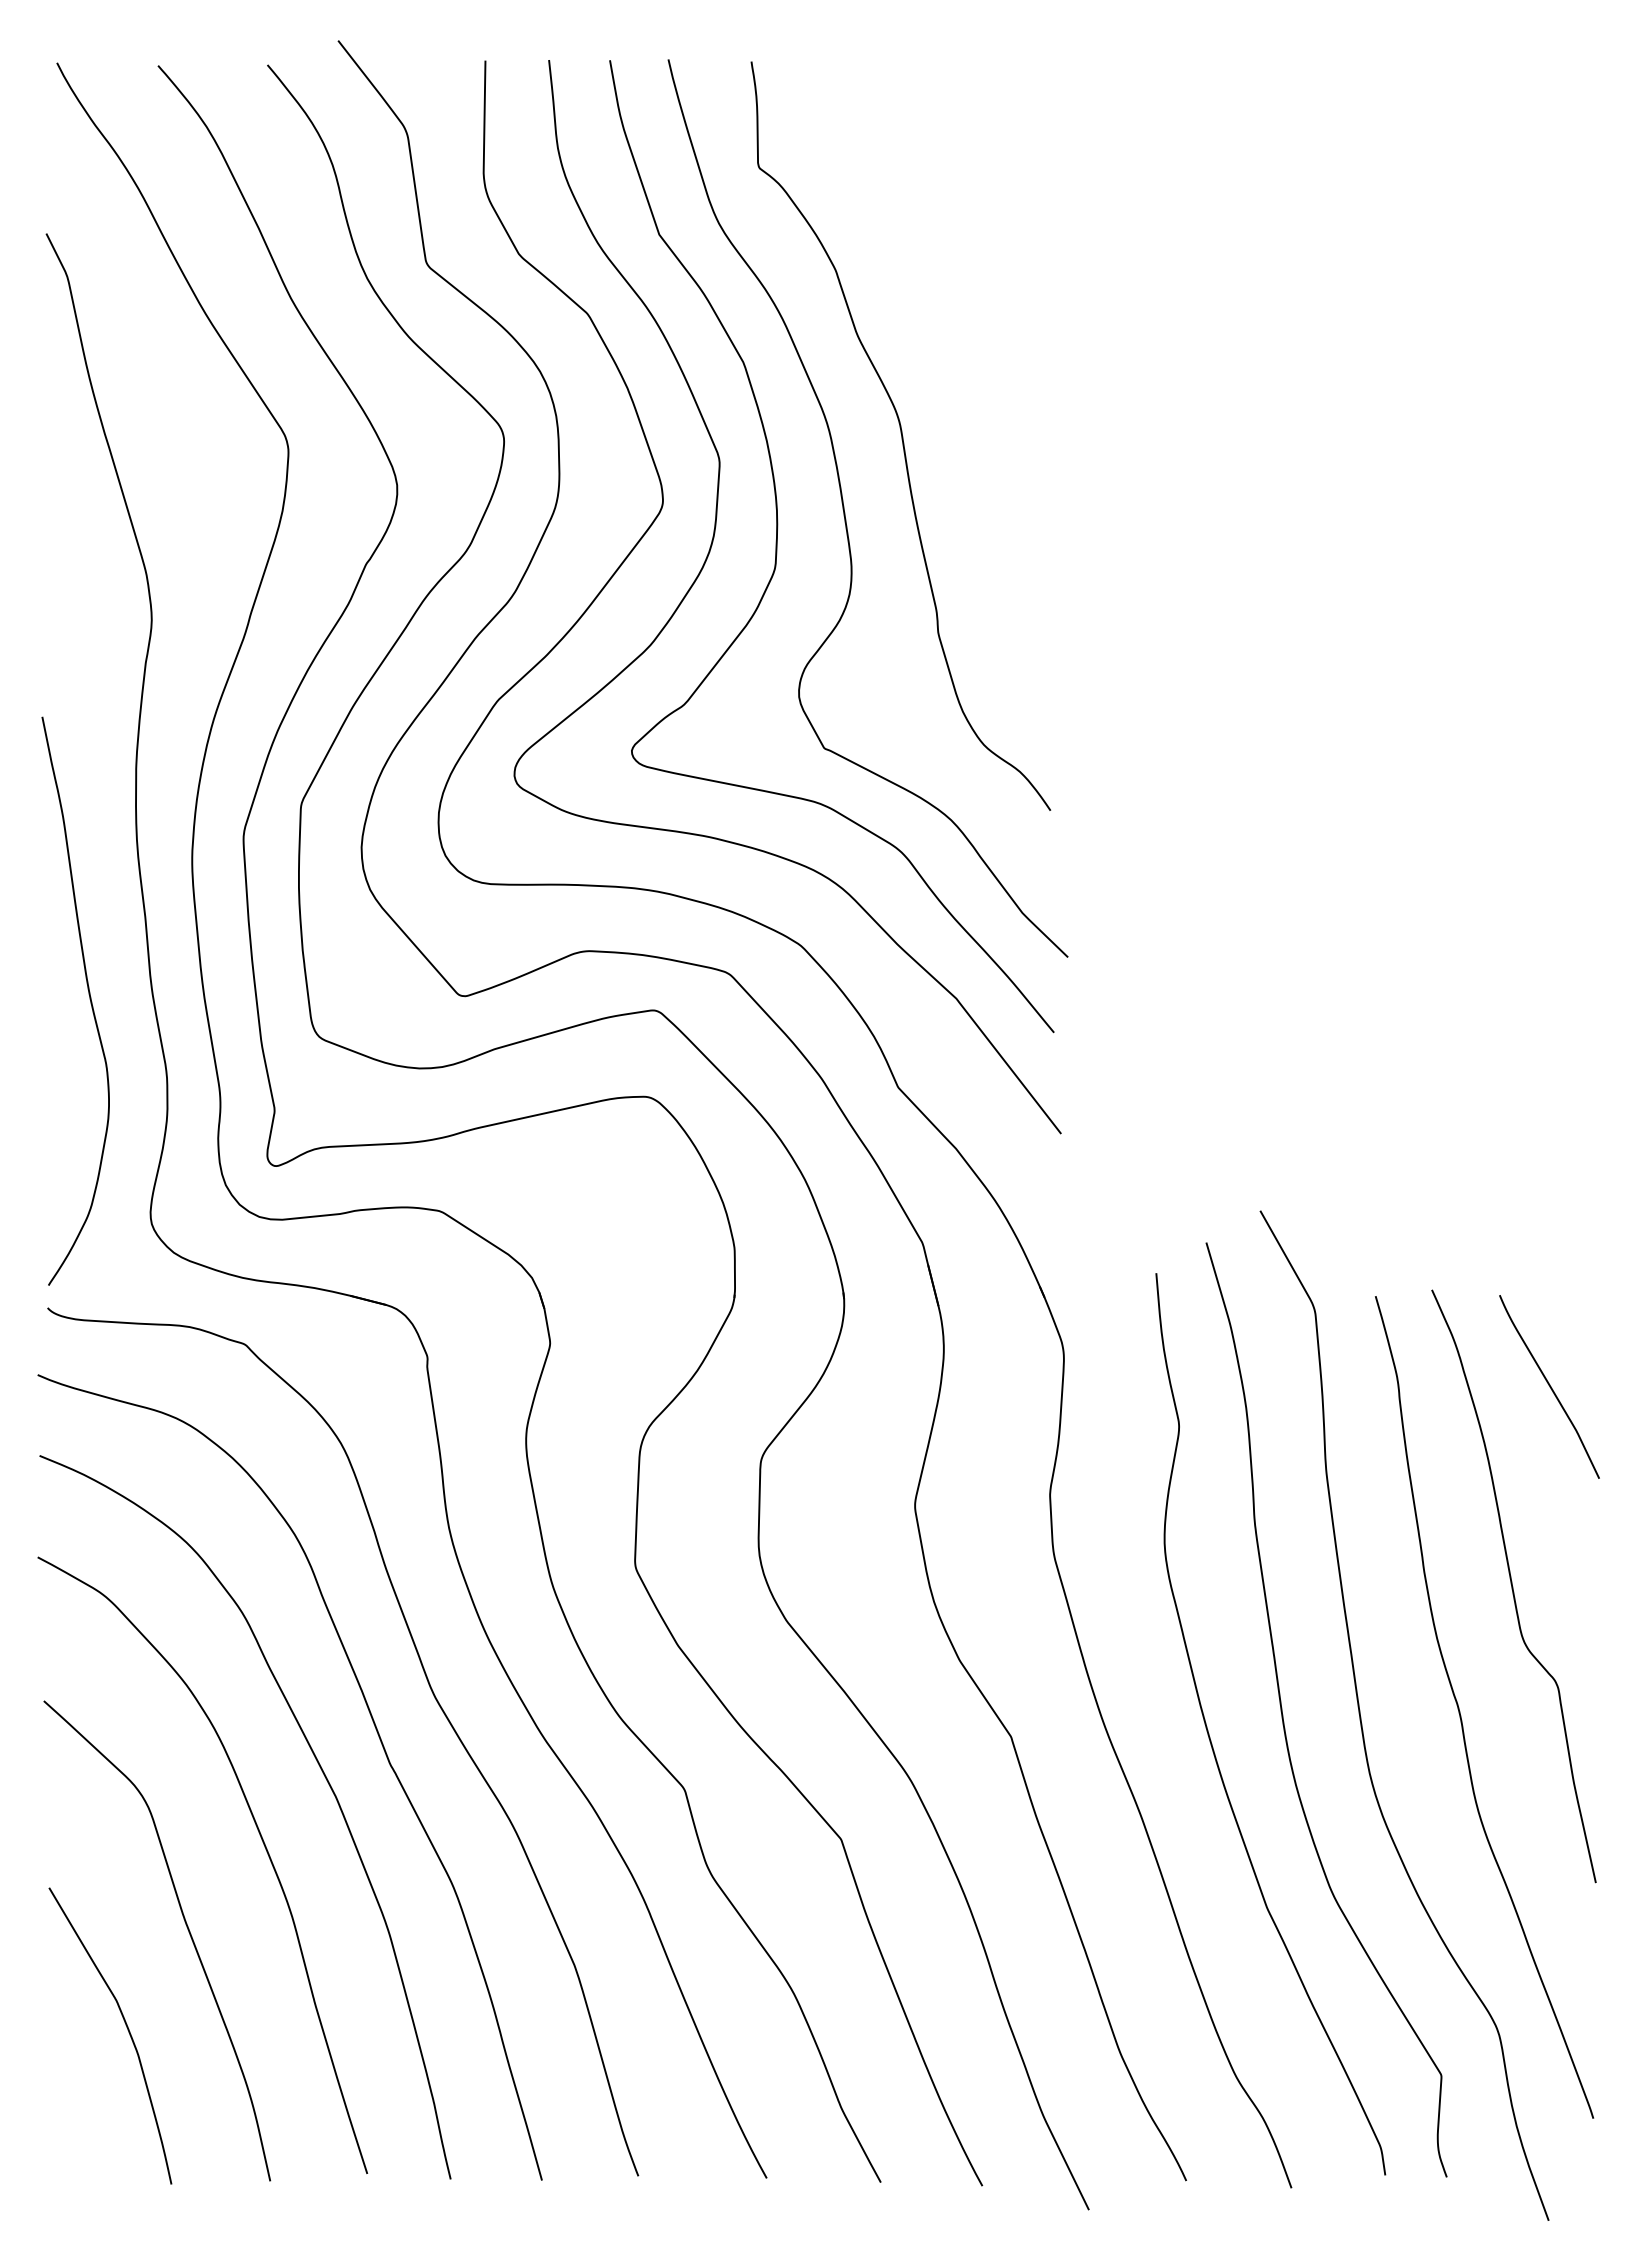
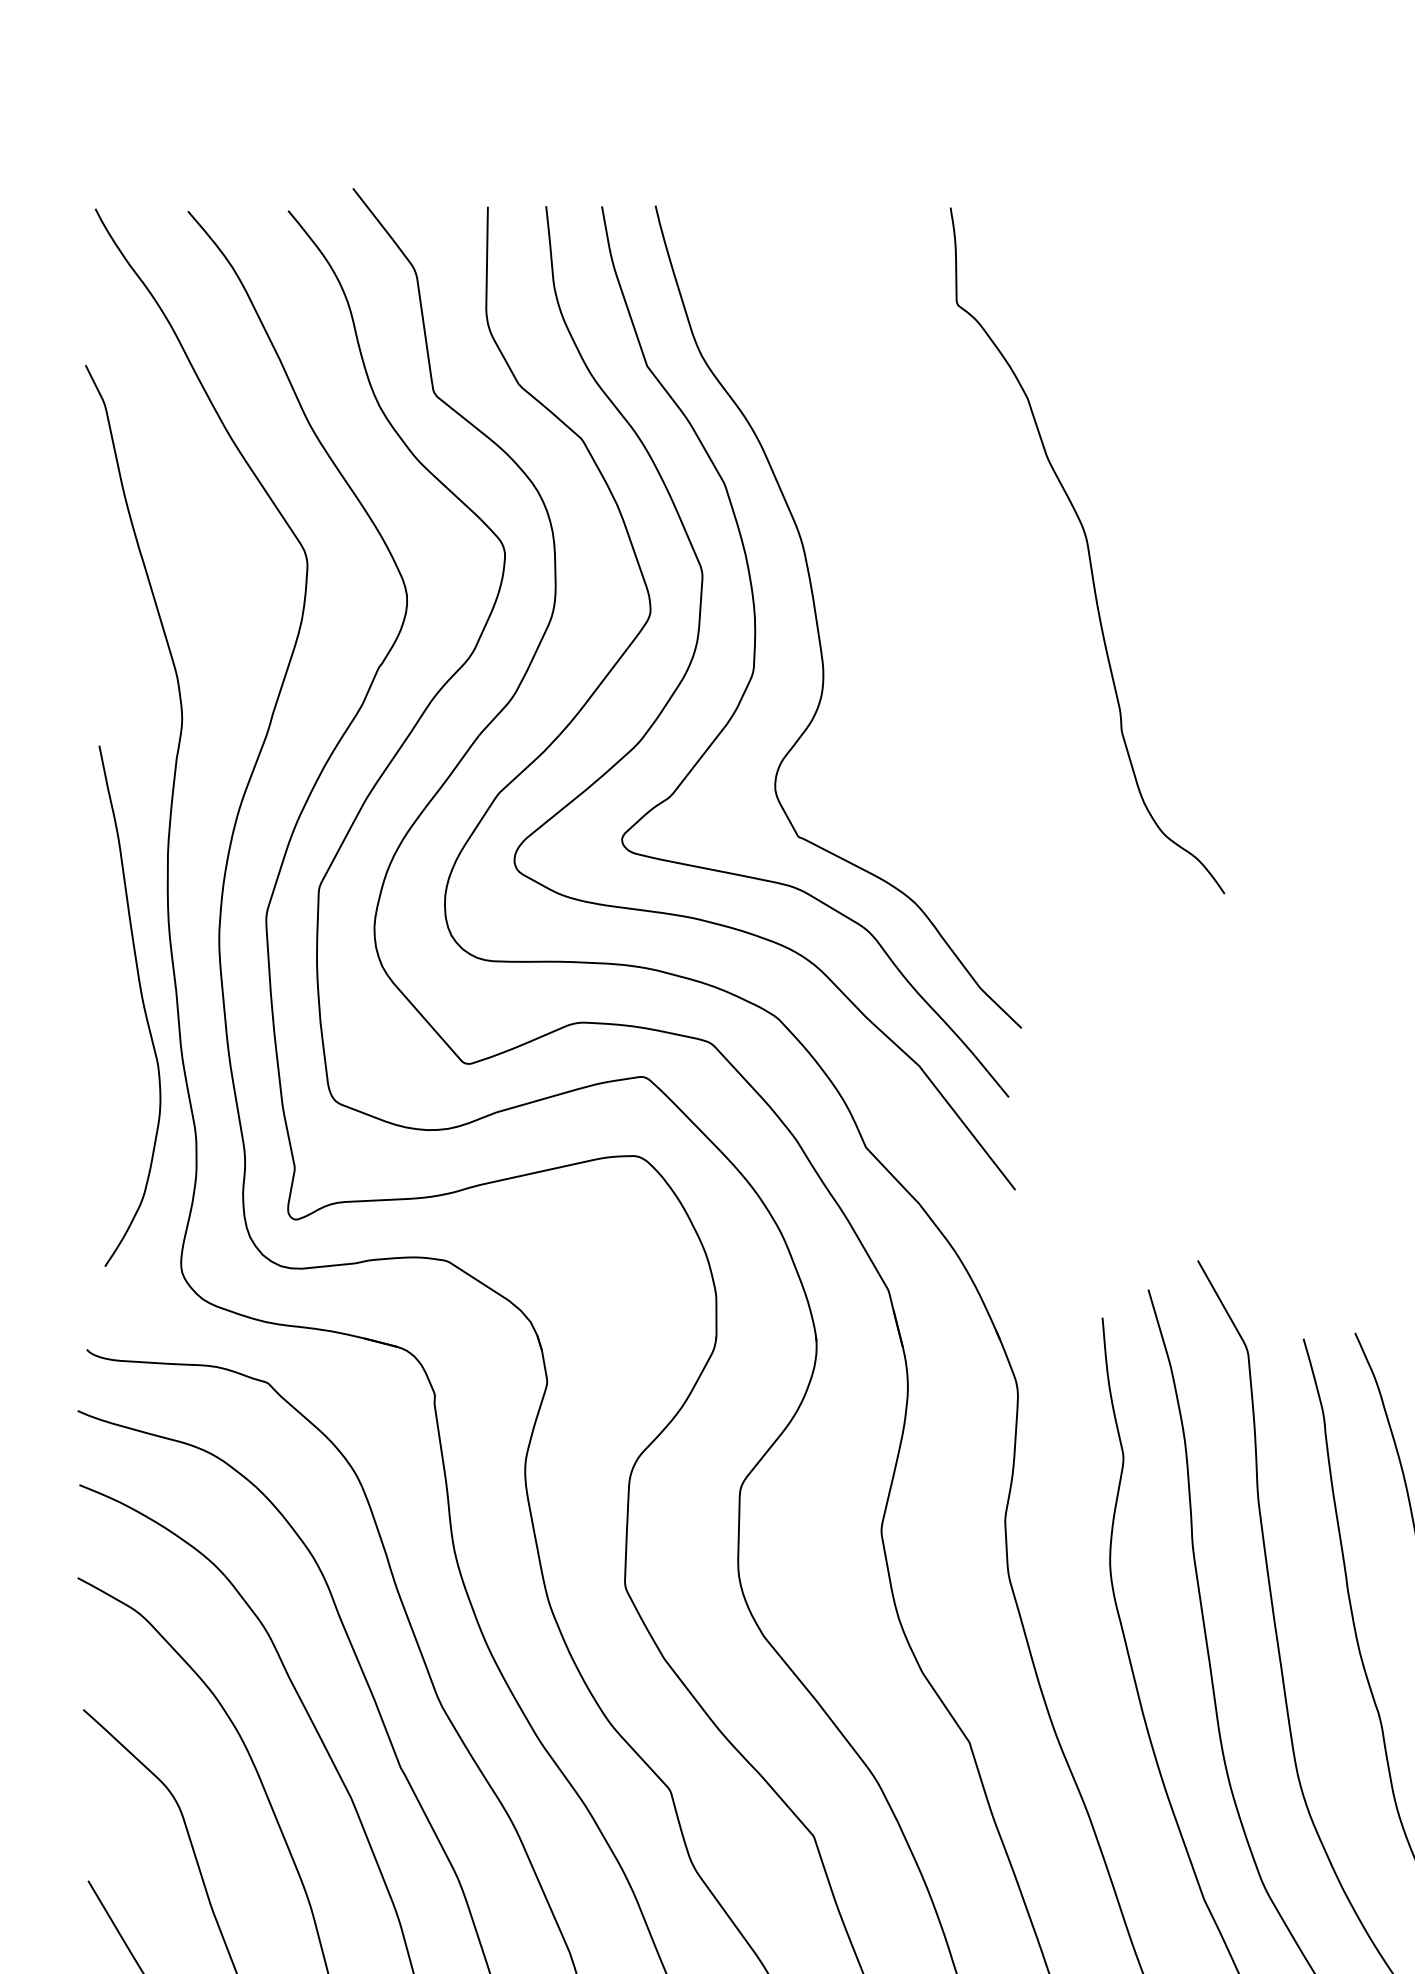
curve: (901, 435) -> (1088, 550), moved
curve: (89, 999) -> (142, 1004), moved

